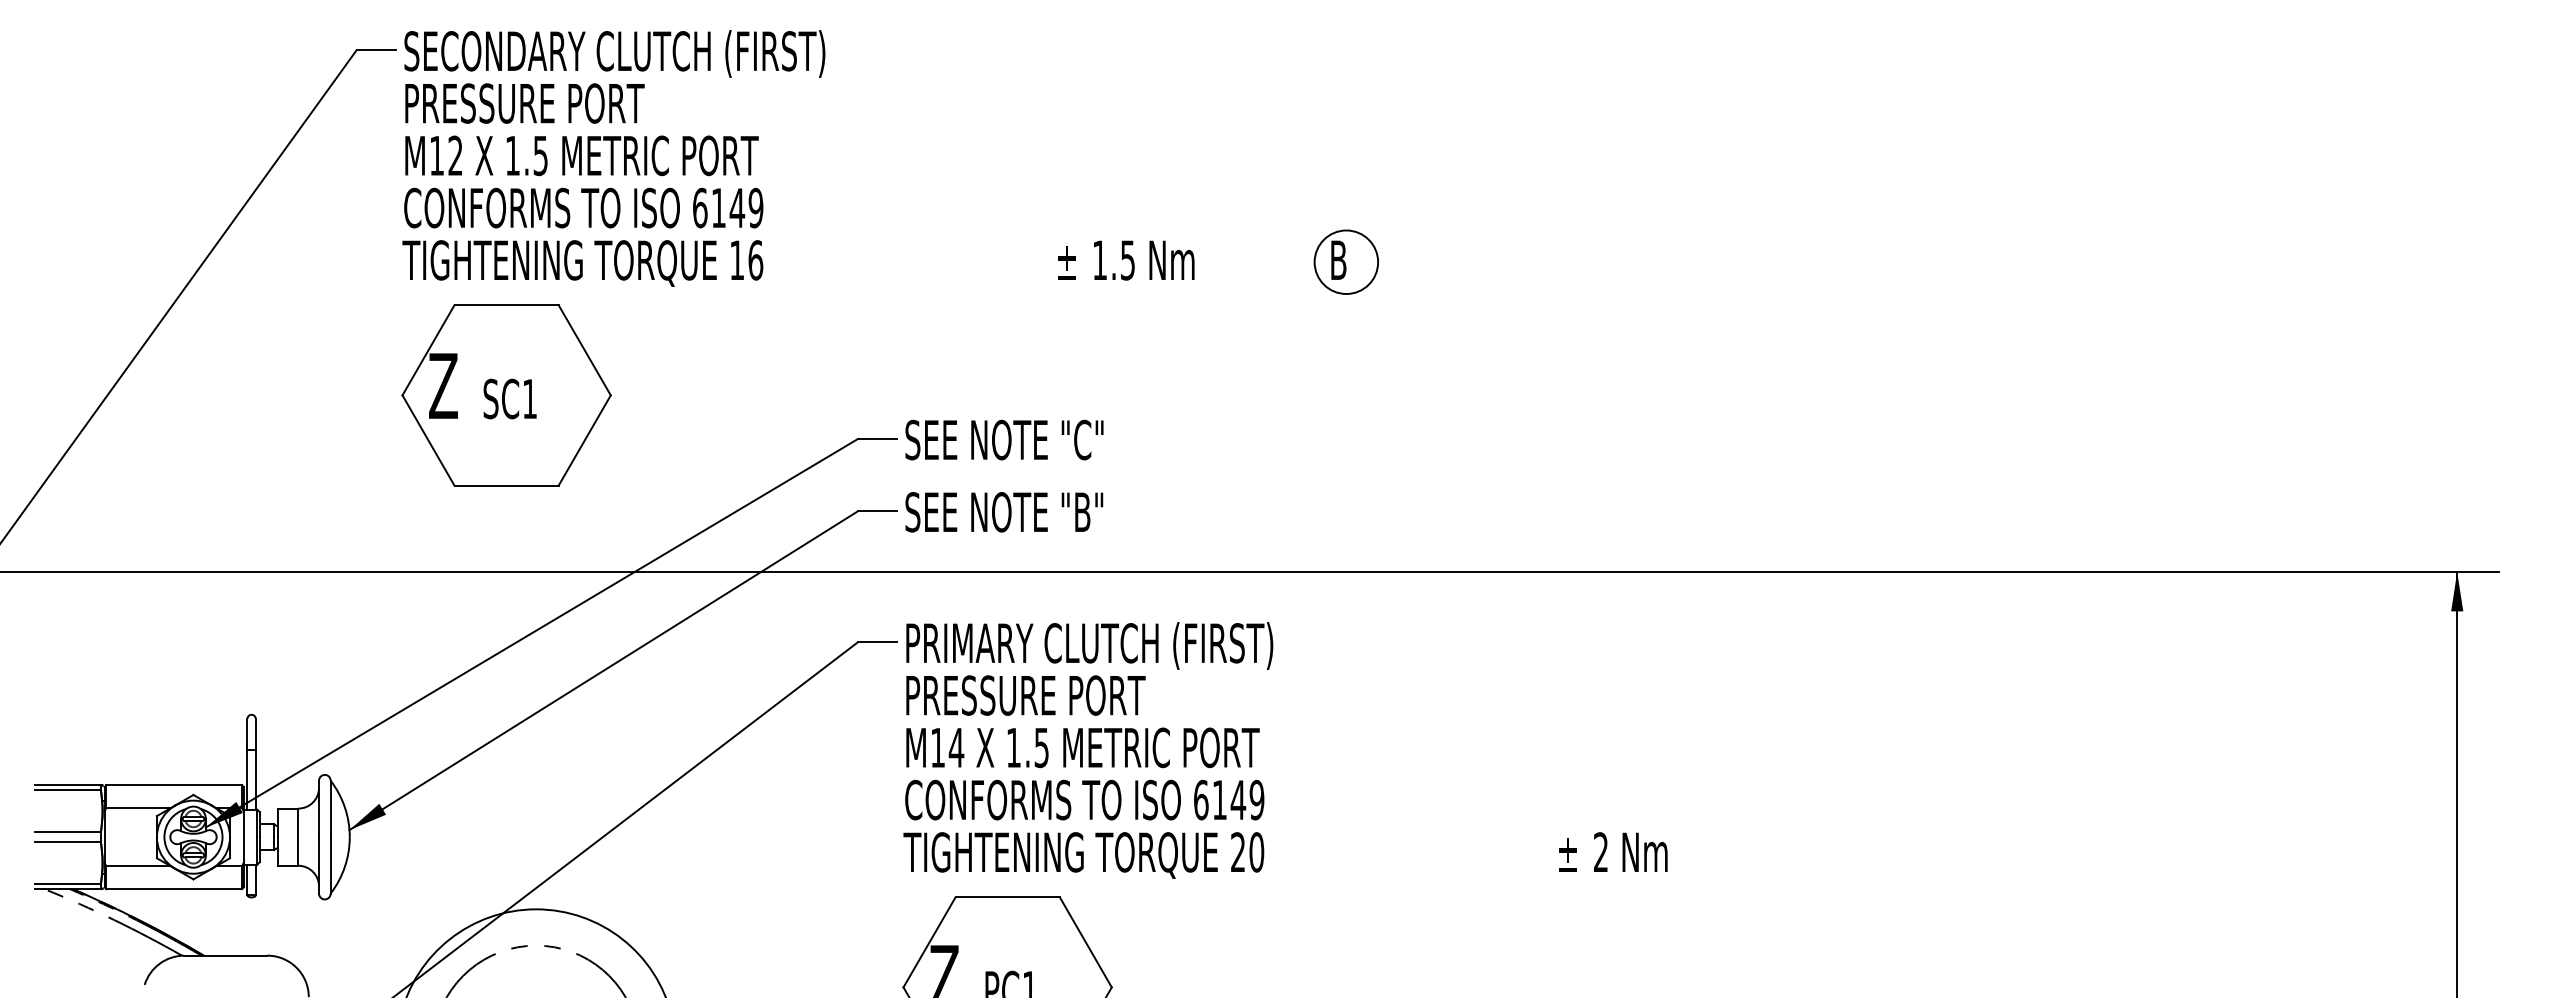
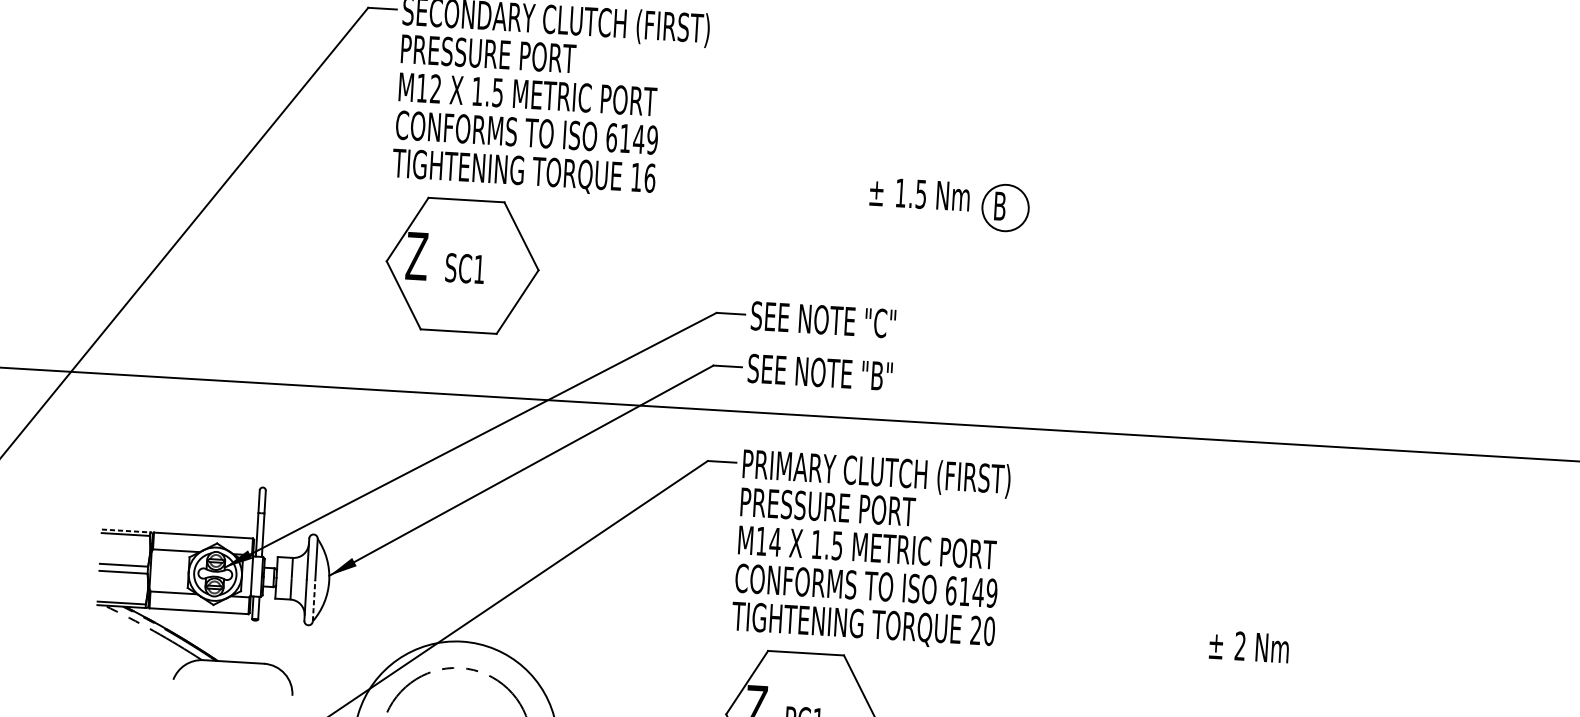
part: (1345, 261) -> (1004, 207), moved
line: (68, 785) -> (126, 531), solid -> dashed
line: (330, 864) -> (313, 600), solid -> dashed

